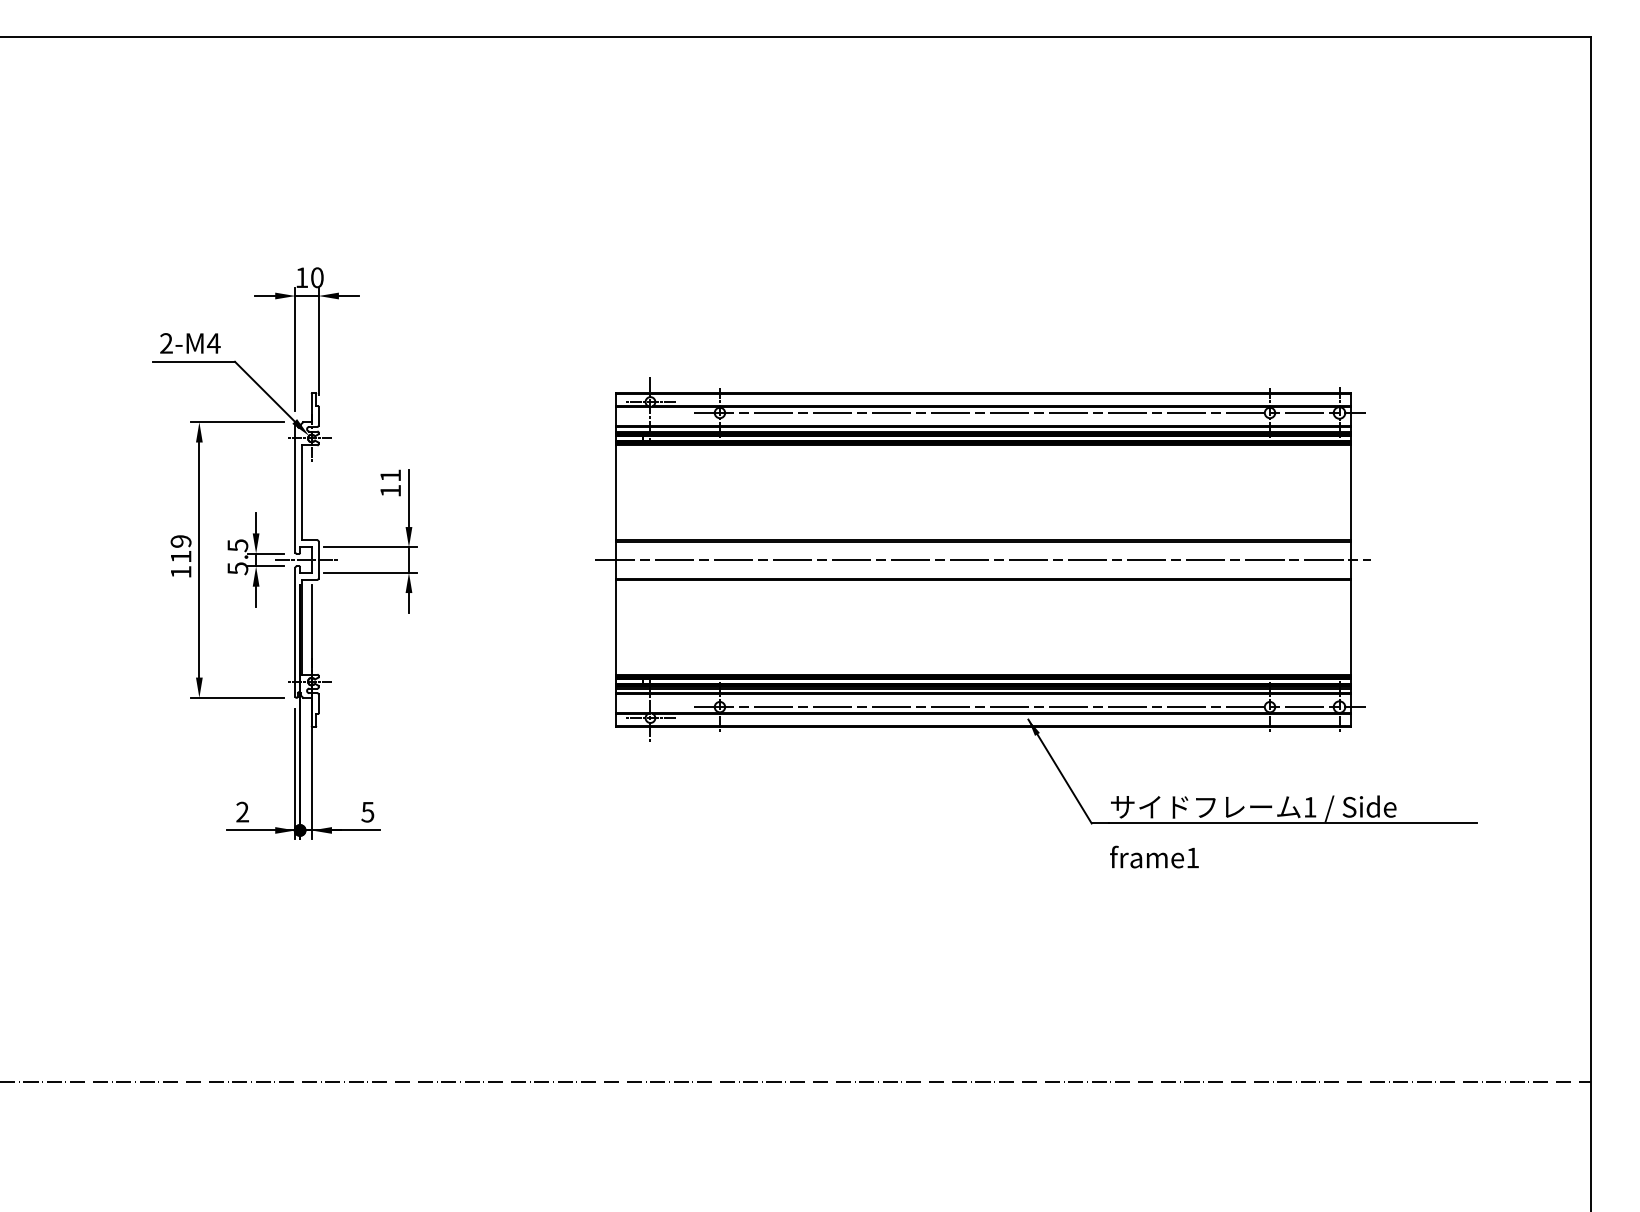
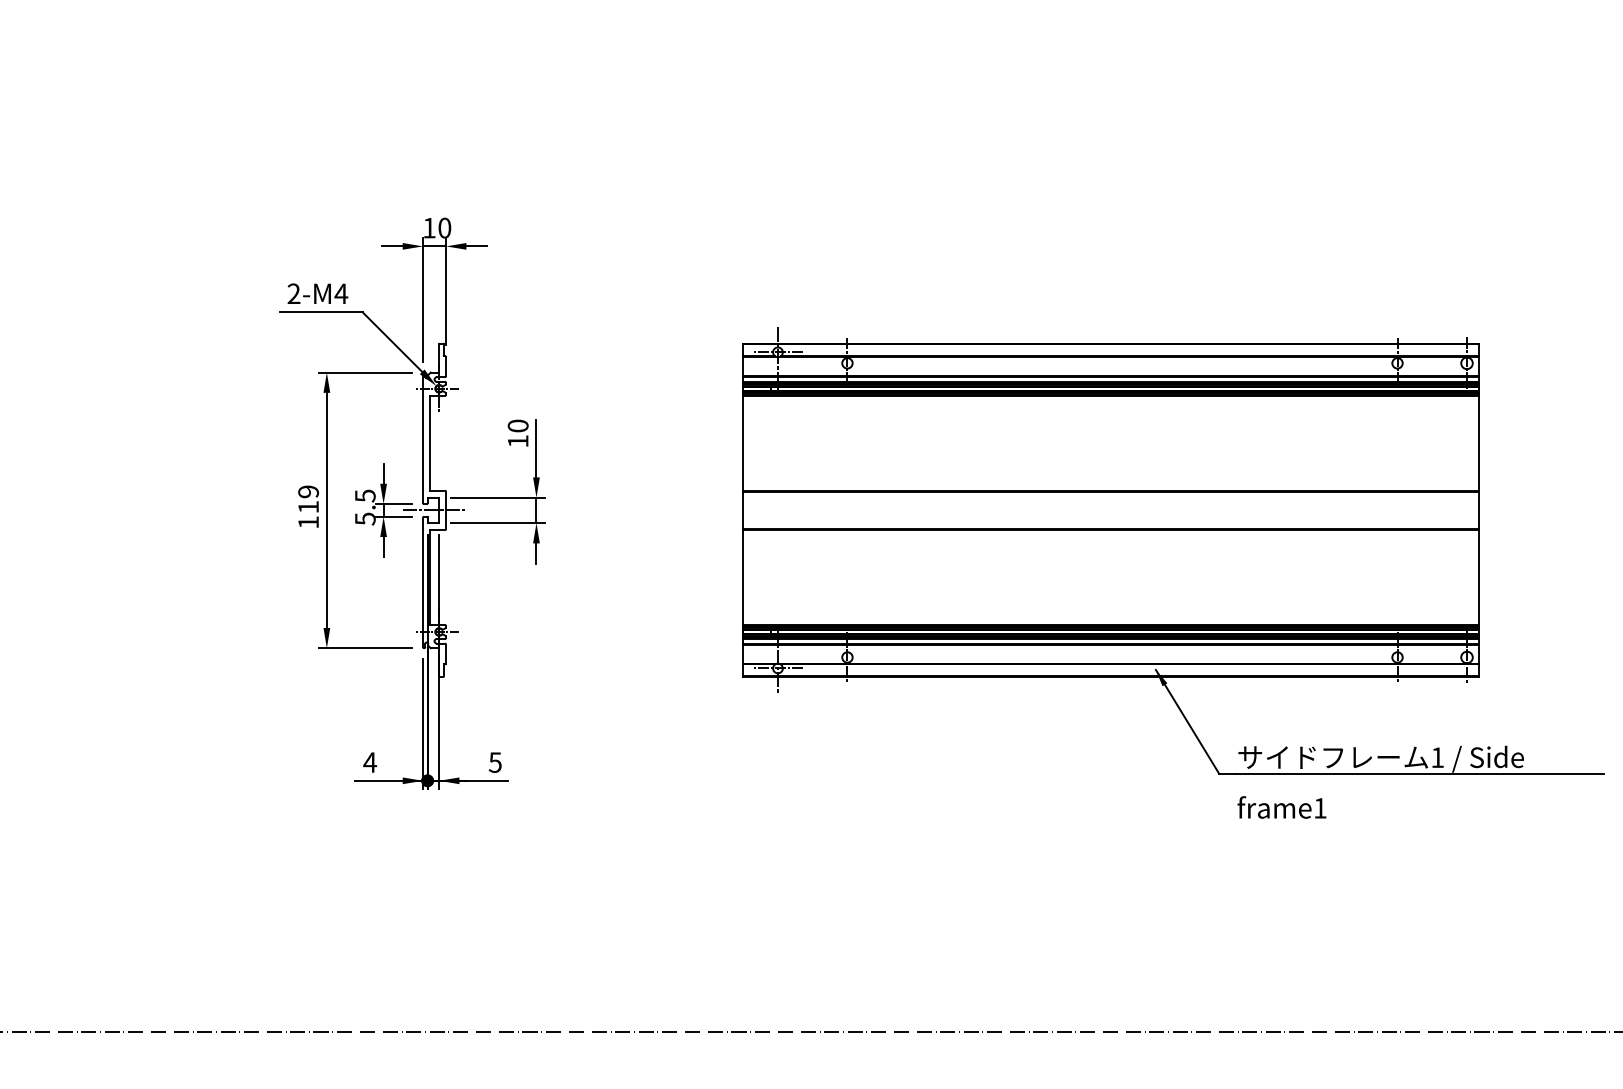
line: (1029, 412) -> (1157, 362), removed
text: (390, 475) -> (518, 425), 11 -> 10
line: (983, 560) -> (1111, 510), removed
line: (1029, 707) -> (1157, 657), removed
text: (242, 811) -> (370, 761), 2 -> 4

